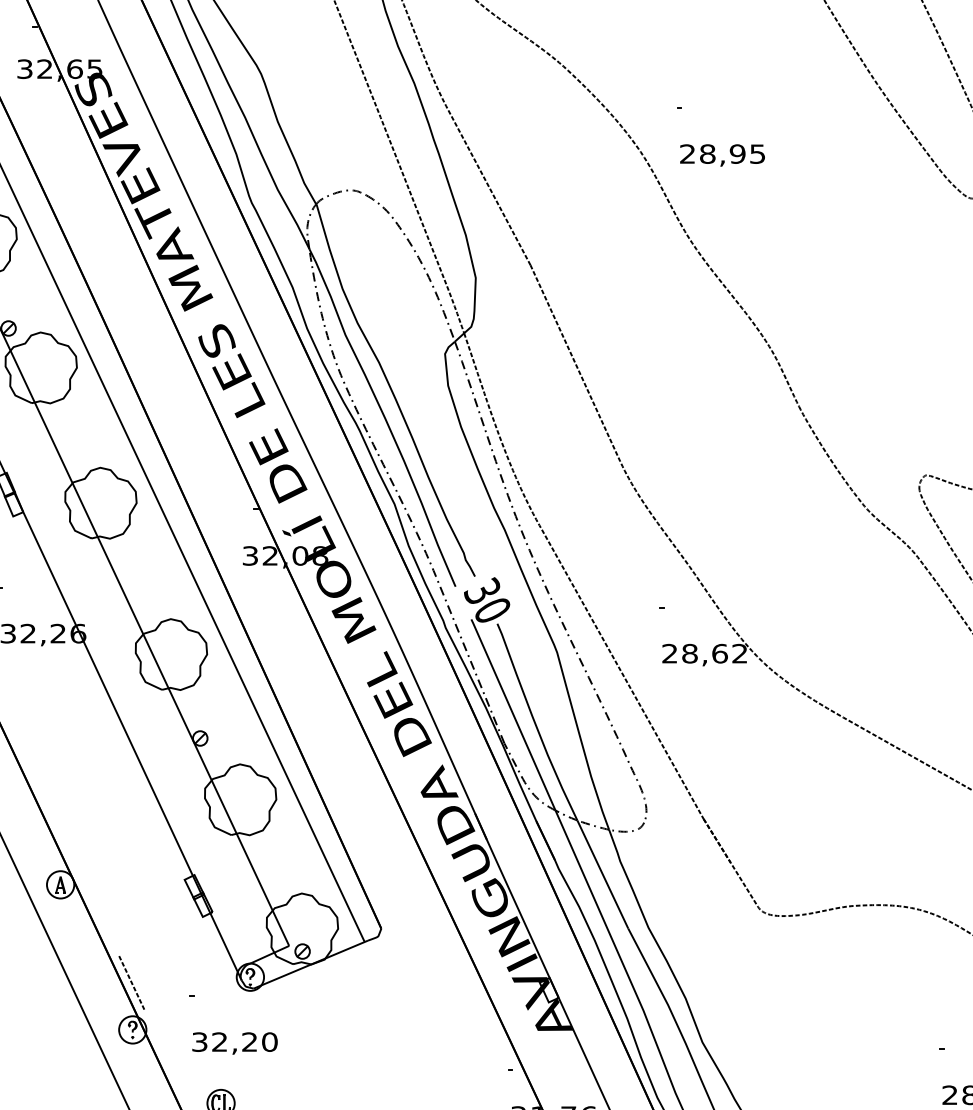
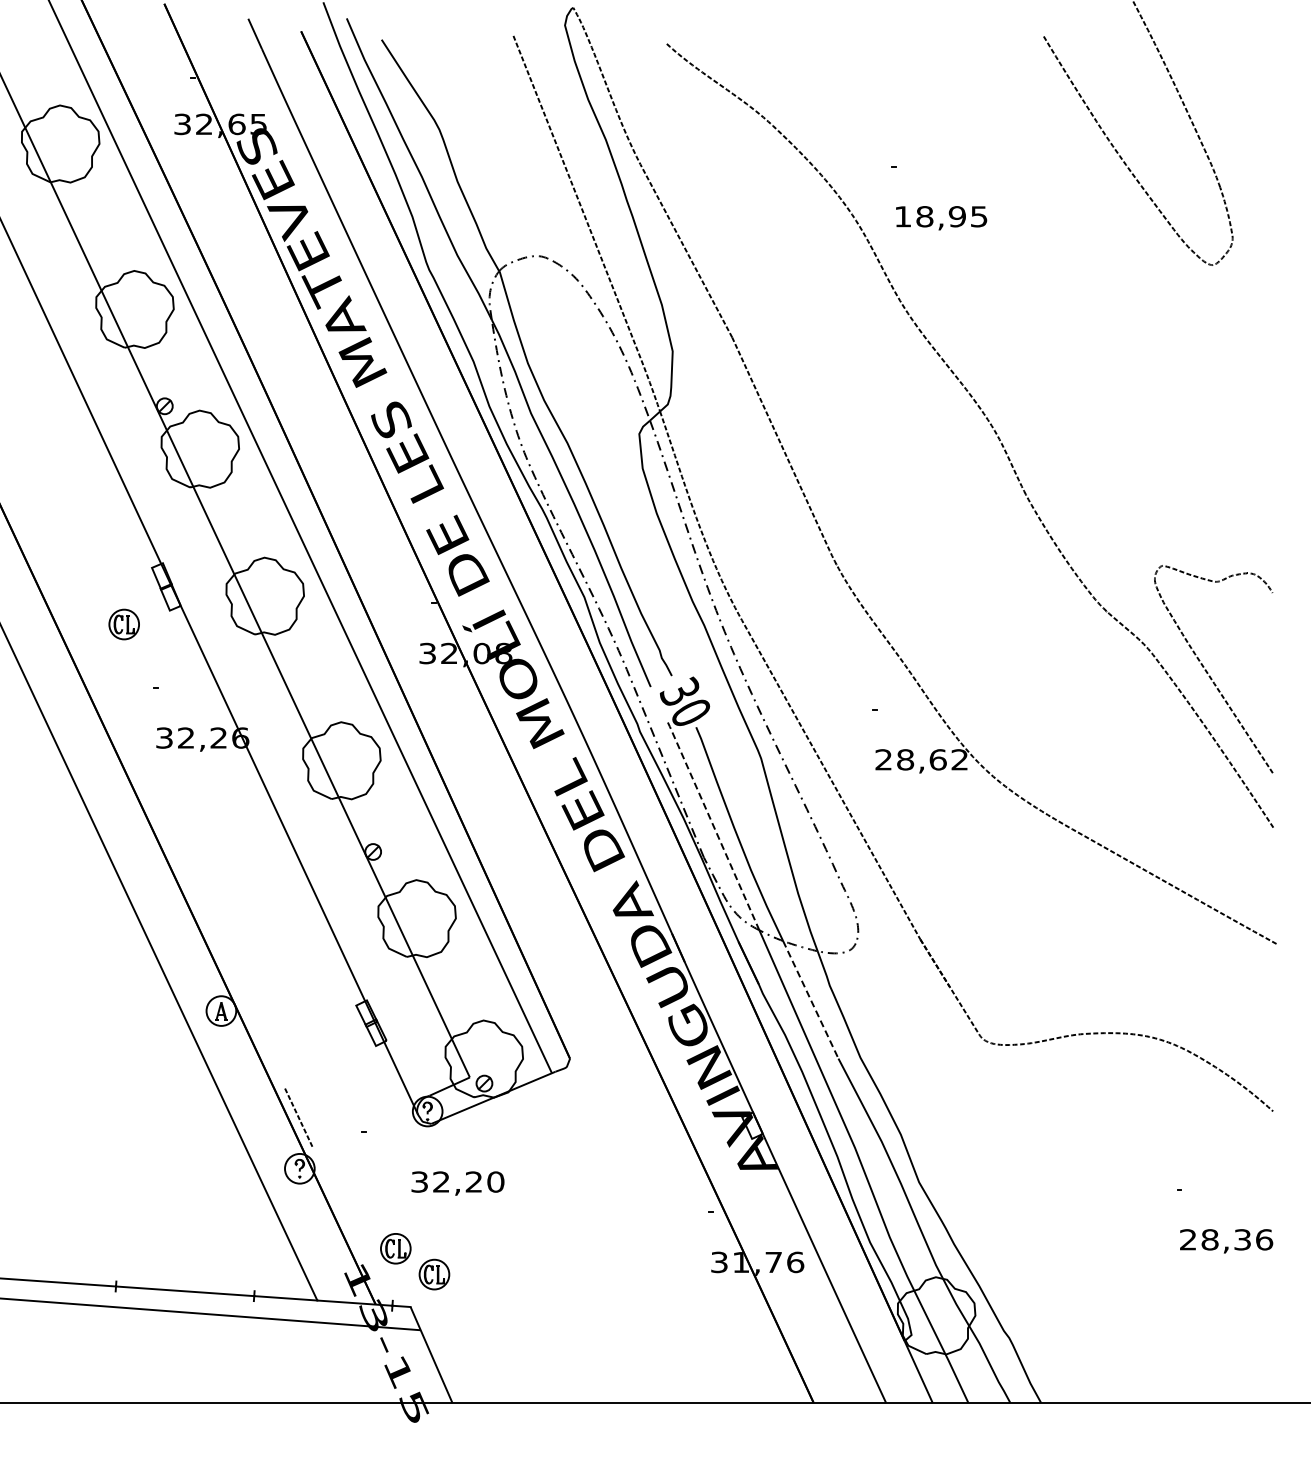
text: (687, 153) -> (902, 216), 28,95 -> 18,95
line: (513, 714) -> (713, 825), solid -> dashed
line: (602, 874) -> (810, 999), solid -> dashed
text: (234, 1043) -> (457, 1183), moved

